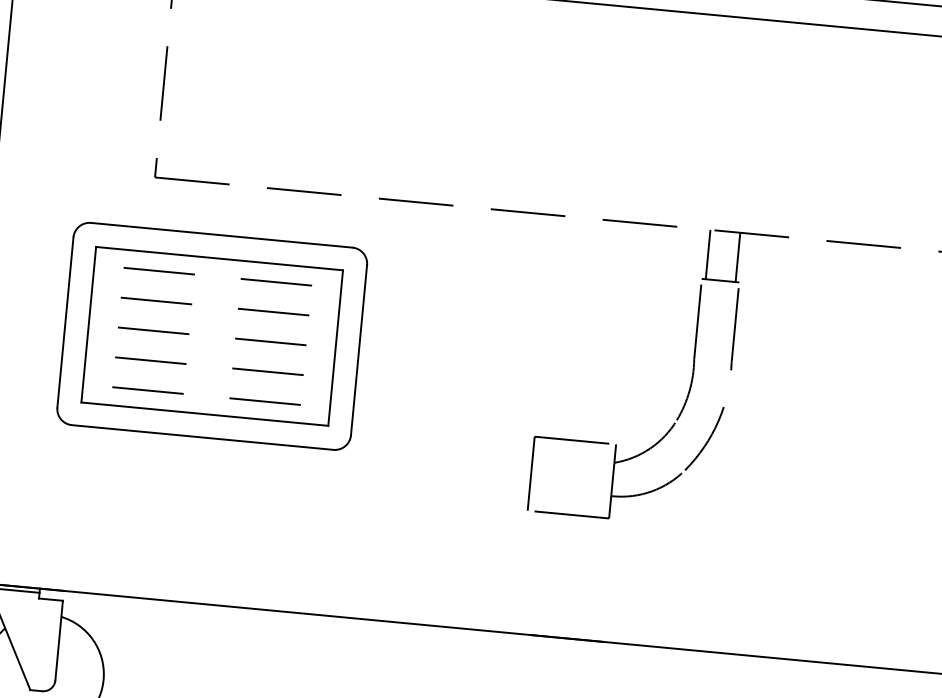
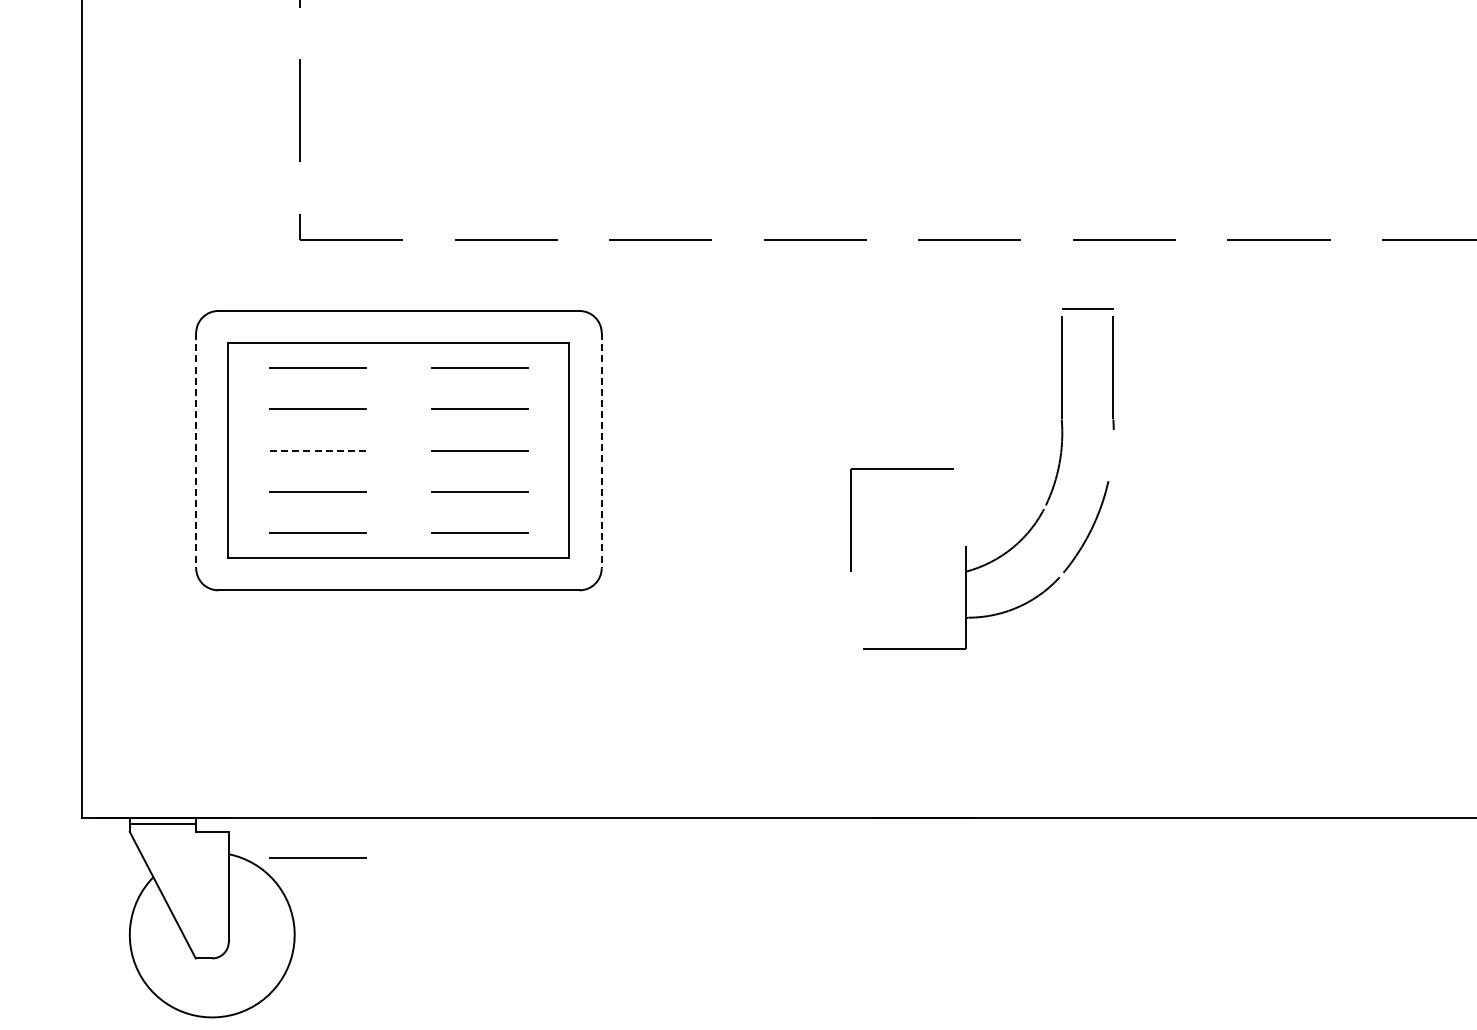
line: (708, 254) -> (1067, 274), removed
line: (737, 257) -> (1108, 274), removed
line: (65, 322) -> (196, 450), solid -> dashed
line: (154, 330) -> (318, 450), solid -> dashed
line: (358, 350) -> (601, 450), solid -> dashed
part: (570, 440) -> (901, 469), moved
line: (125, 625) -> (317, 857), added

